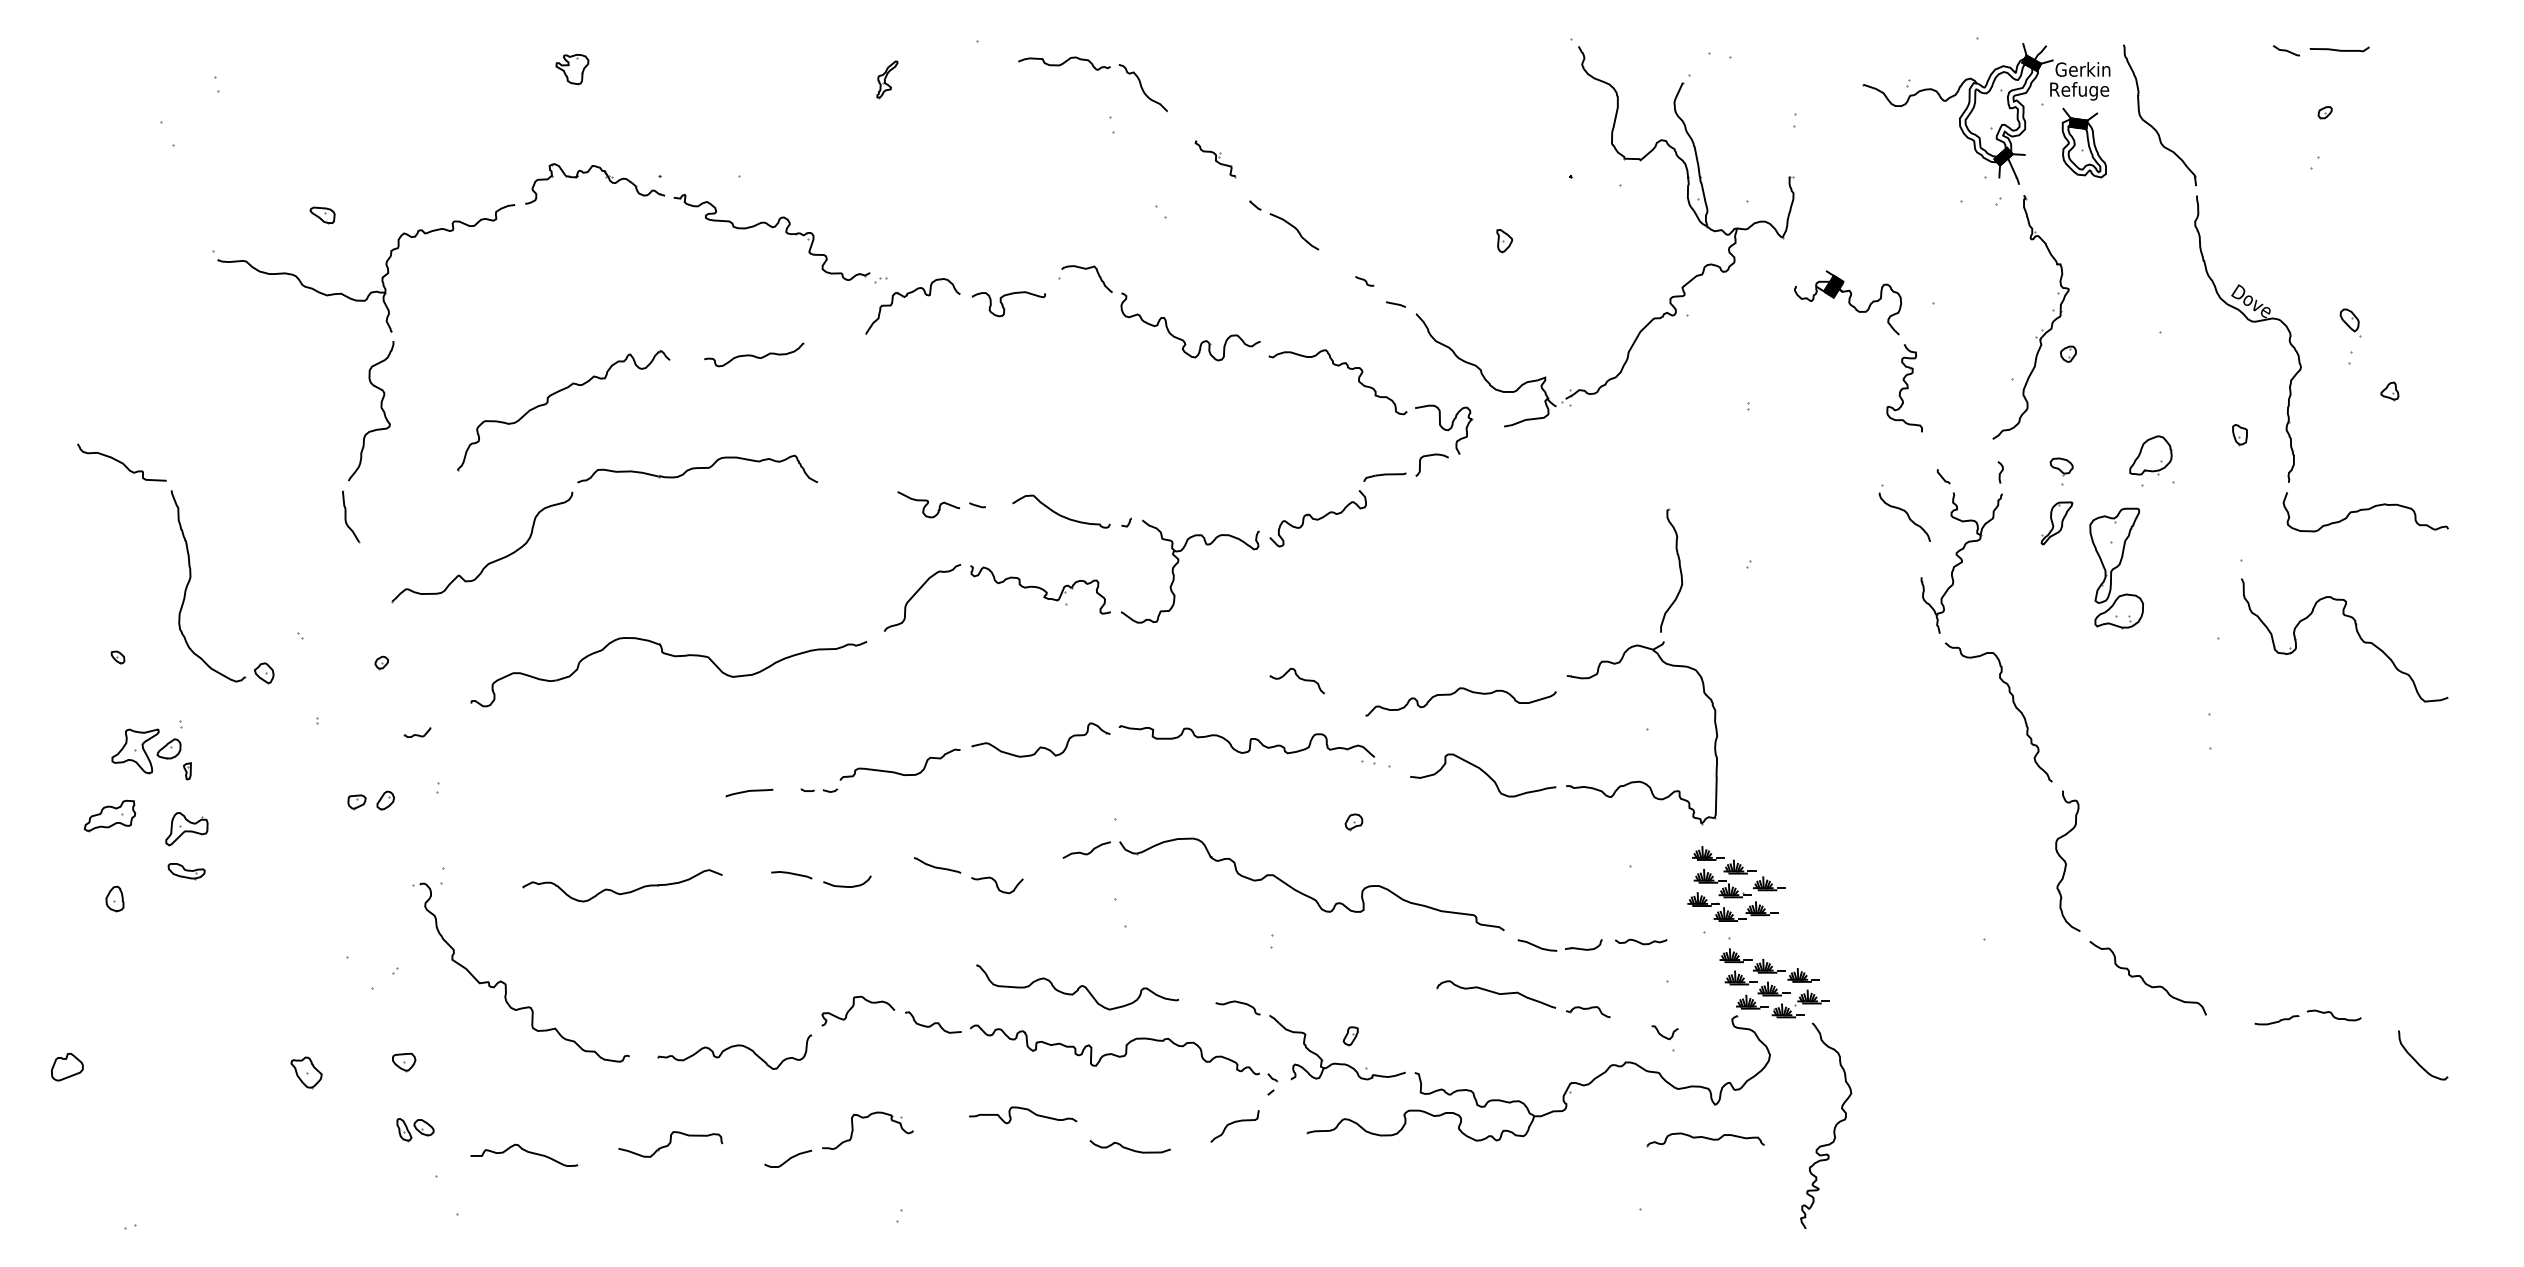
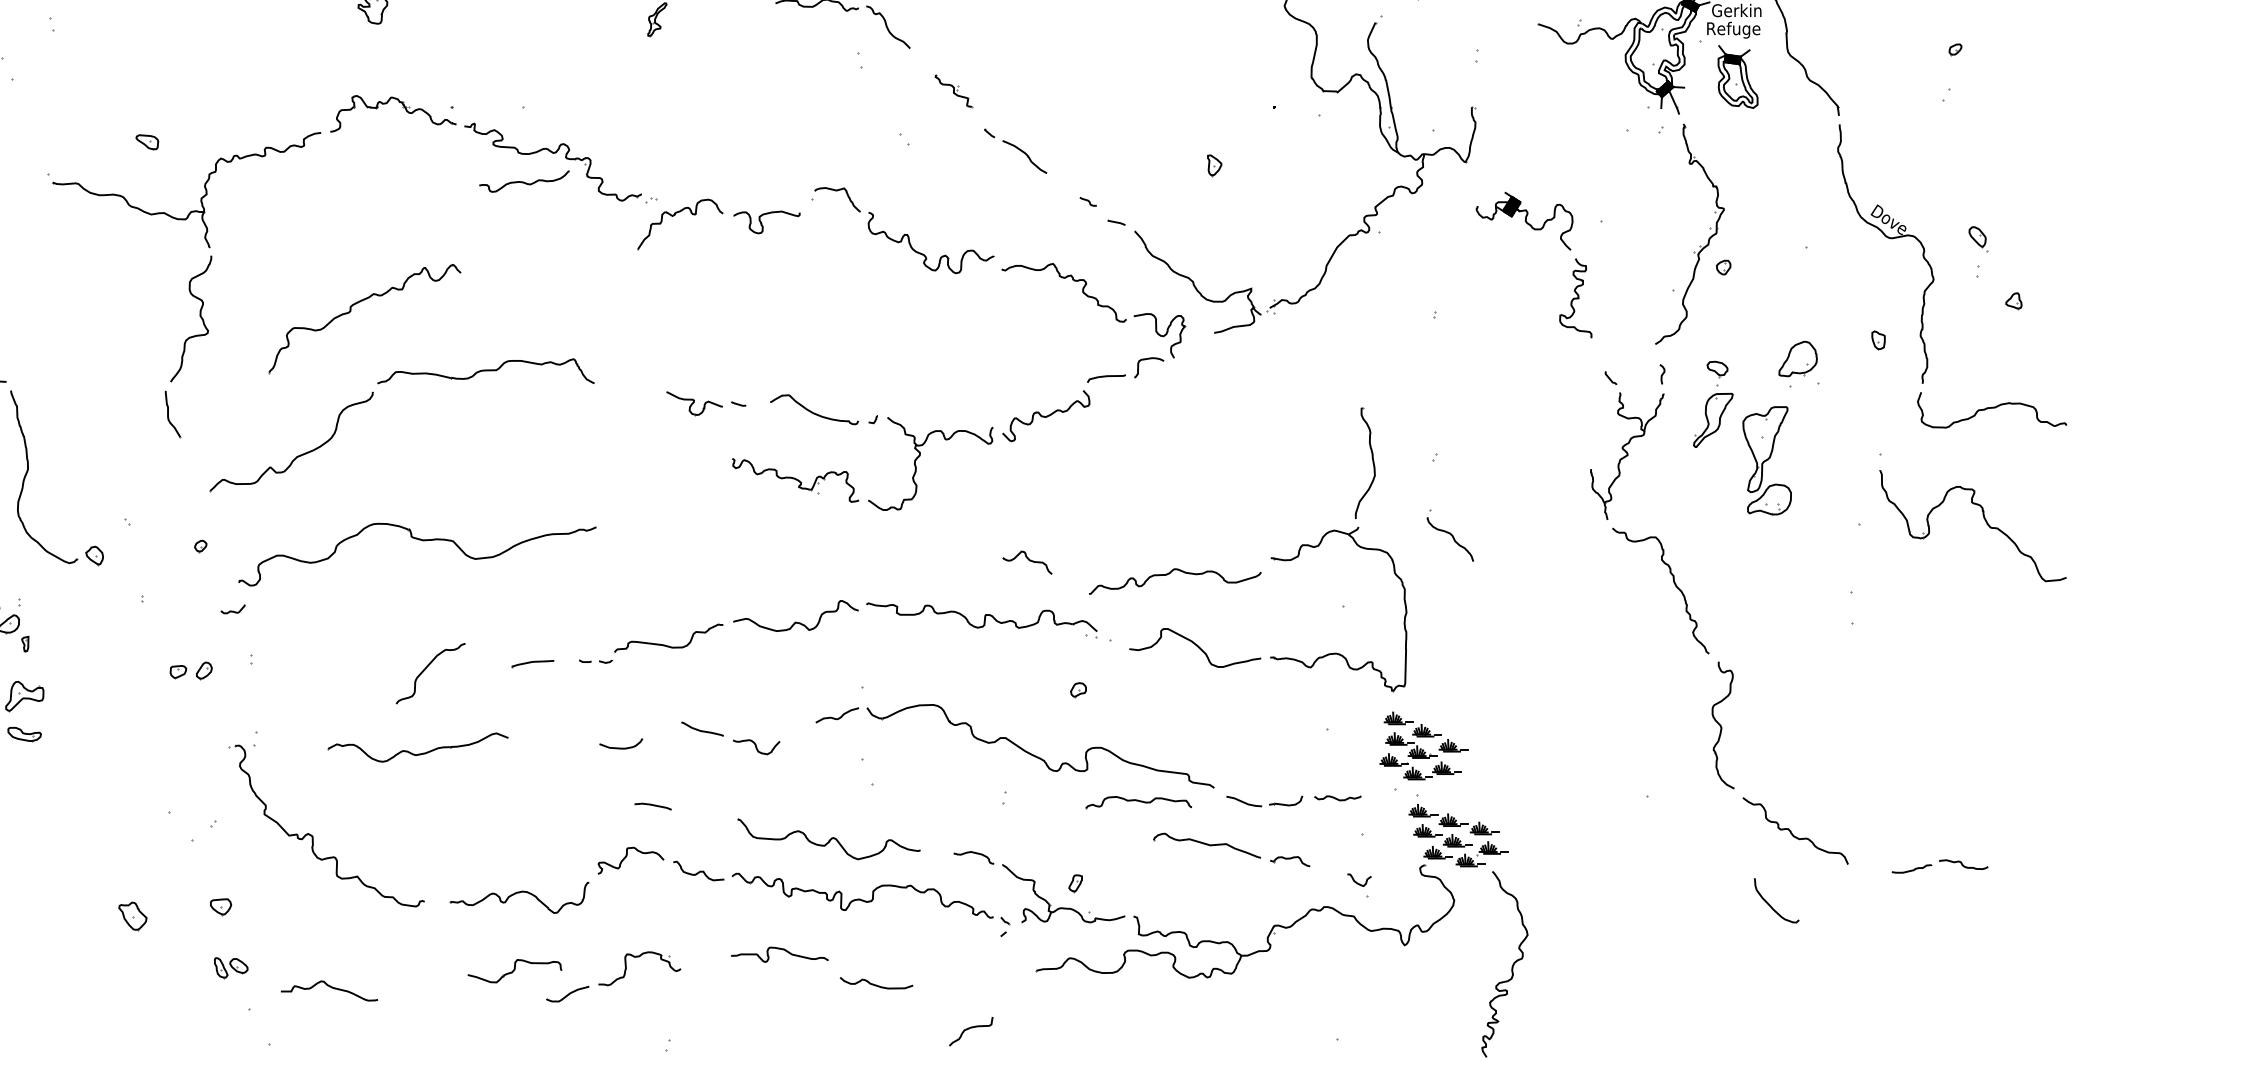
curve: (754, 355) -> (524, 182), moved
part: (1904, 512) -> (1450, 535), moved
part: (2056, 523) -> (1712, 420), size x1.4
curve: (917, 592) -> (426, 668), moved
part: (674, 657) -> (422, 541), moved
line: (791, 874) -> (652, 805), moved
curve: (2417, 1061) -> (1771, 906), moved
curve: (1234, 1123) -> (970, 1029), moved
part: (1705, 1139) -> (1138, 802), moved
part: (670, 1144) -> (514, 971), moved

